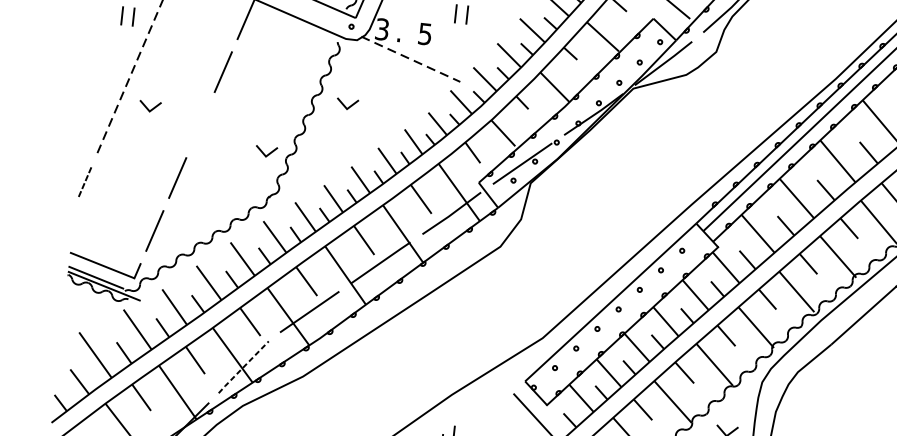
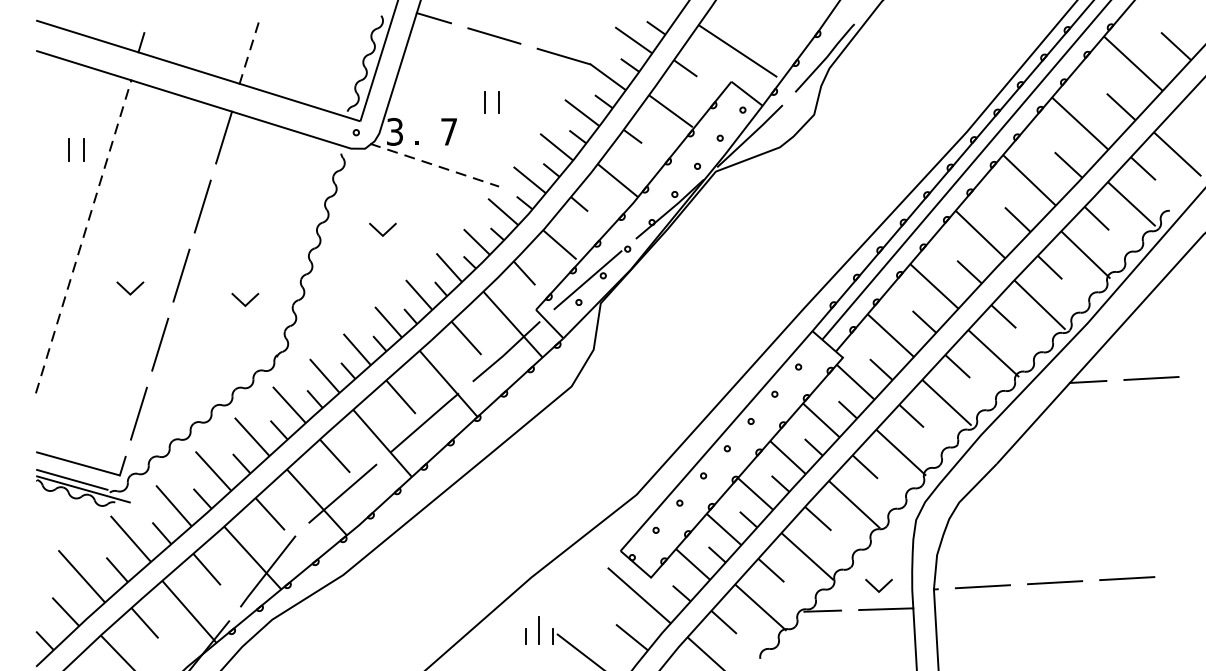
text: (424, 33) -> (448, 131), 5 -> 7
line: (344, 105) -> (379, 231), moved
line: (147, 108) -> (127, 290), moved
line: (200, 124) -> (181, 275), added
line: (268, 153) -> (248, 301), moved
part: (85, 182) -> (45, 362), size x1.67
line: (243, 367) -> (267, 571), dashed -> solid

